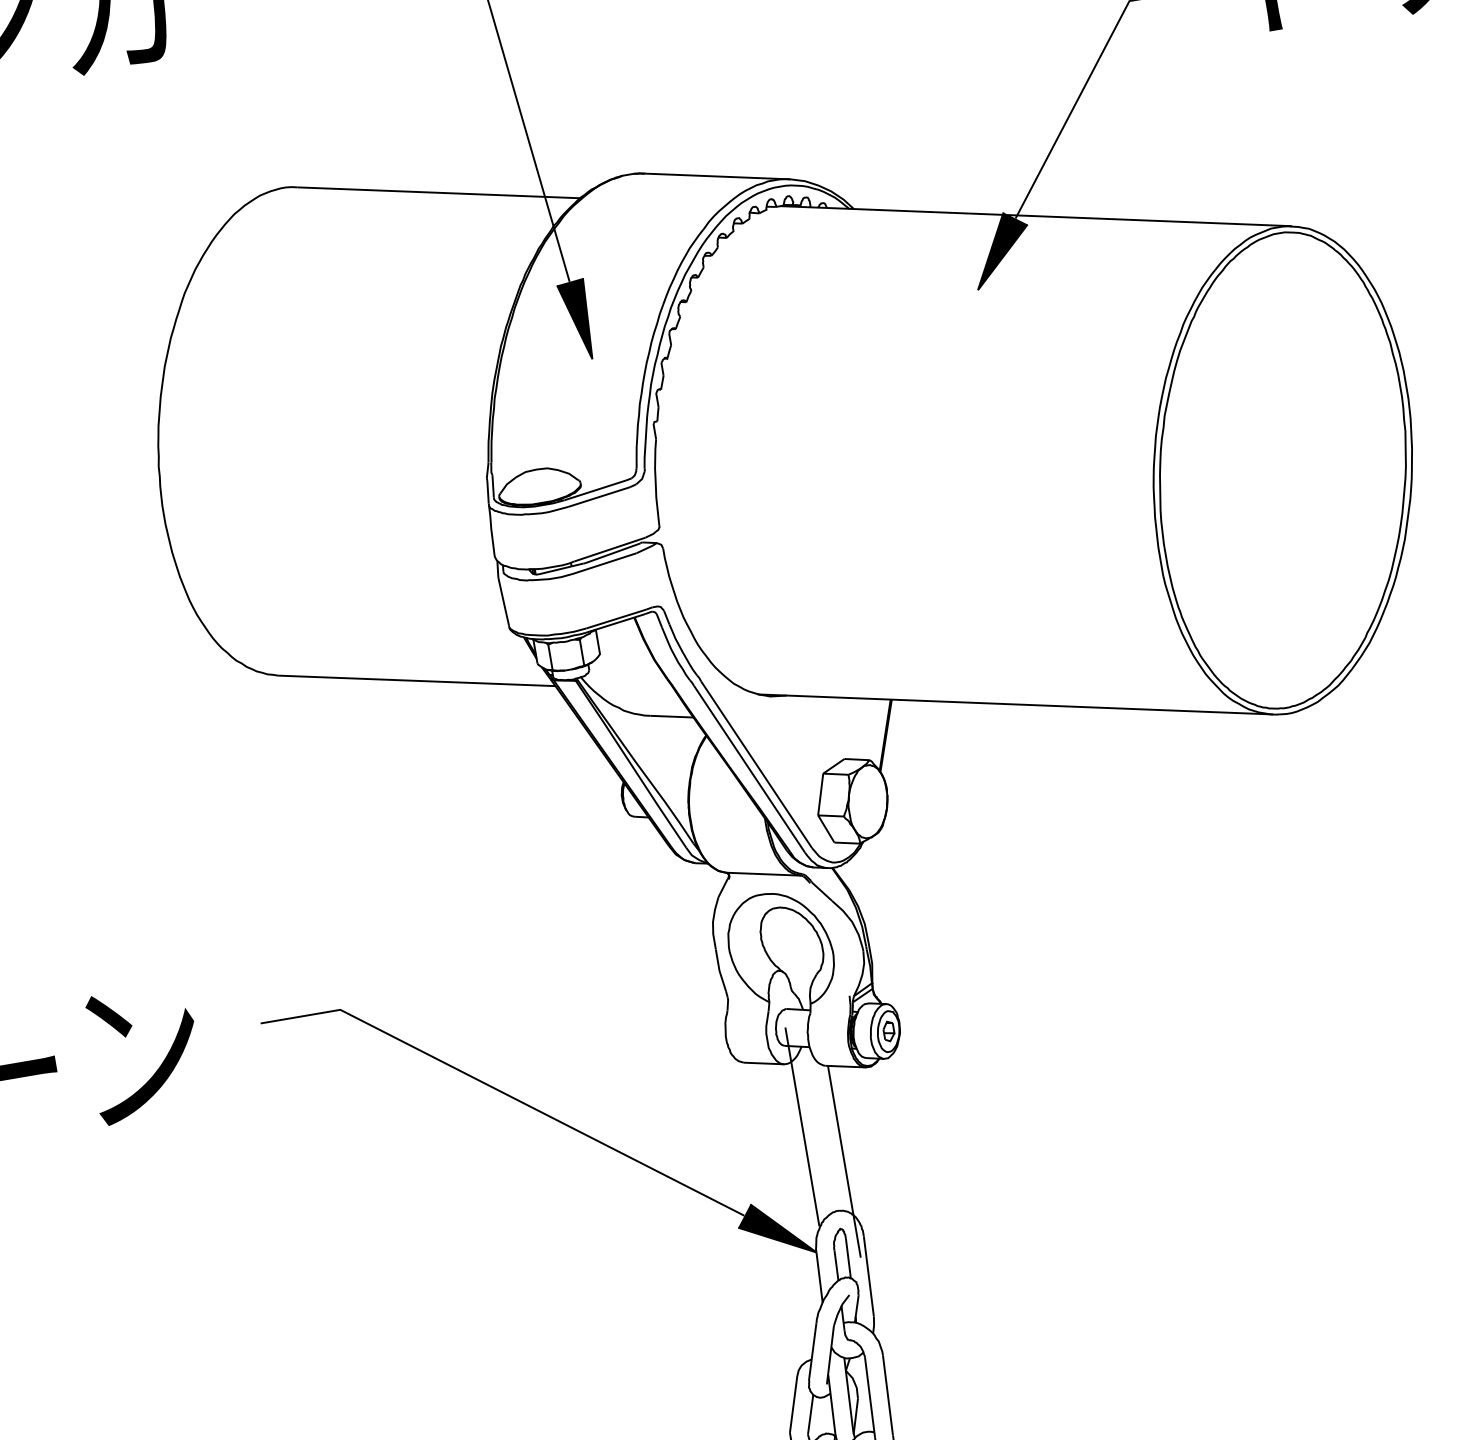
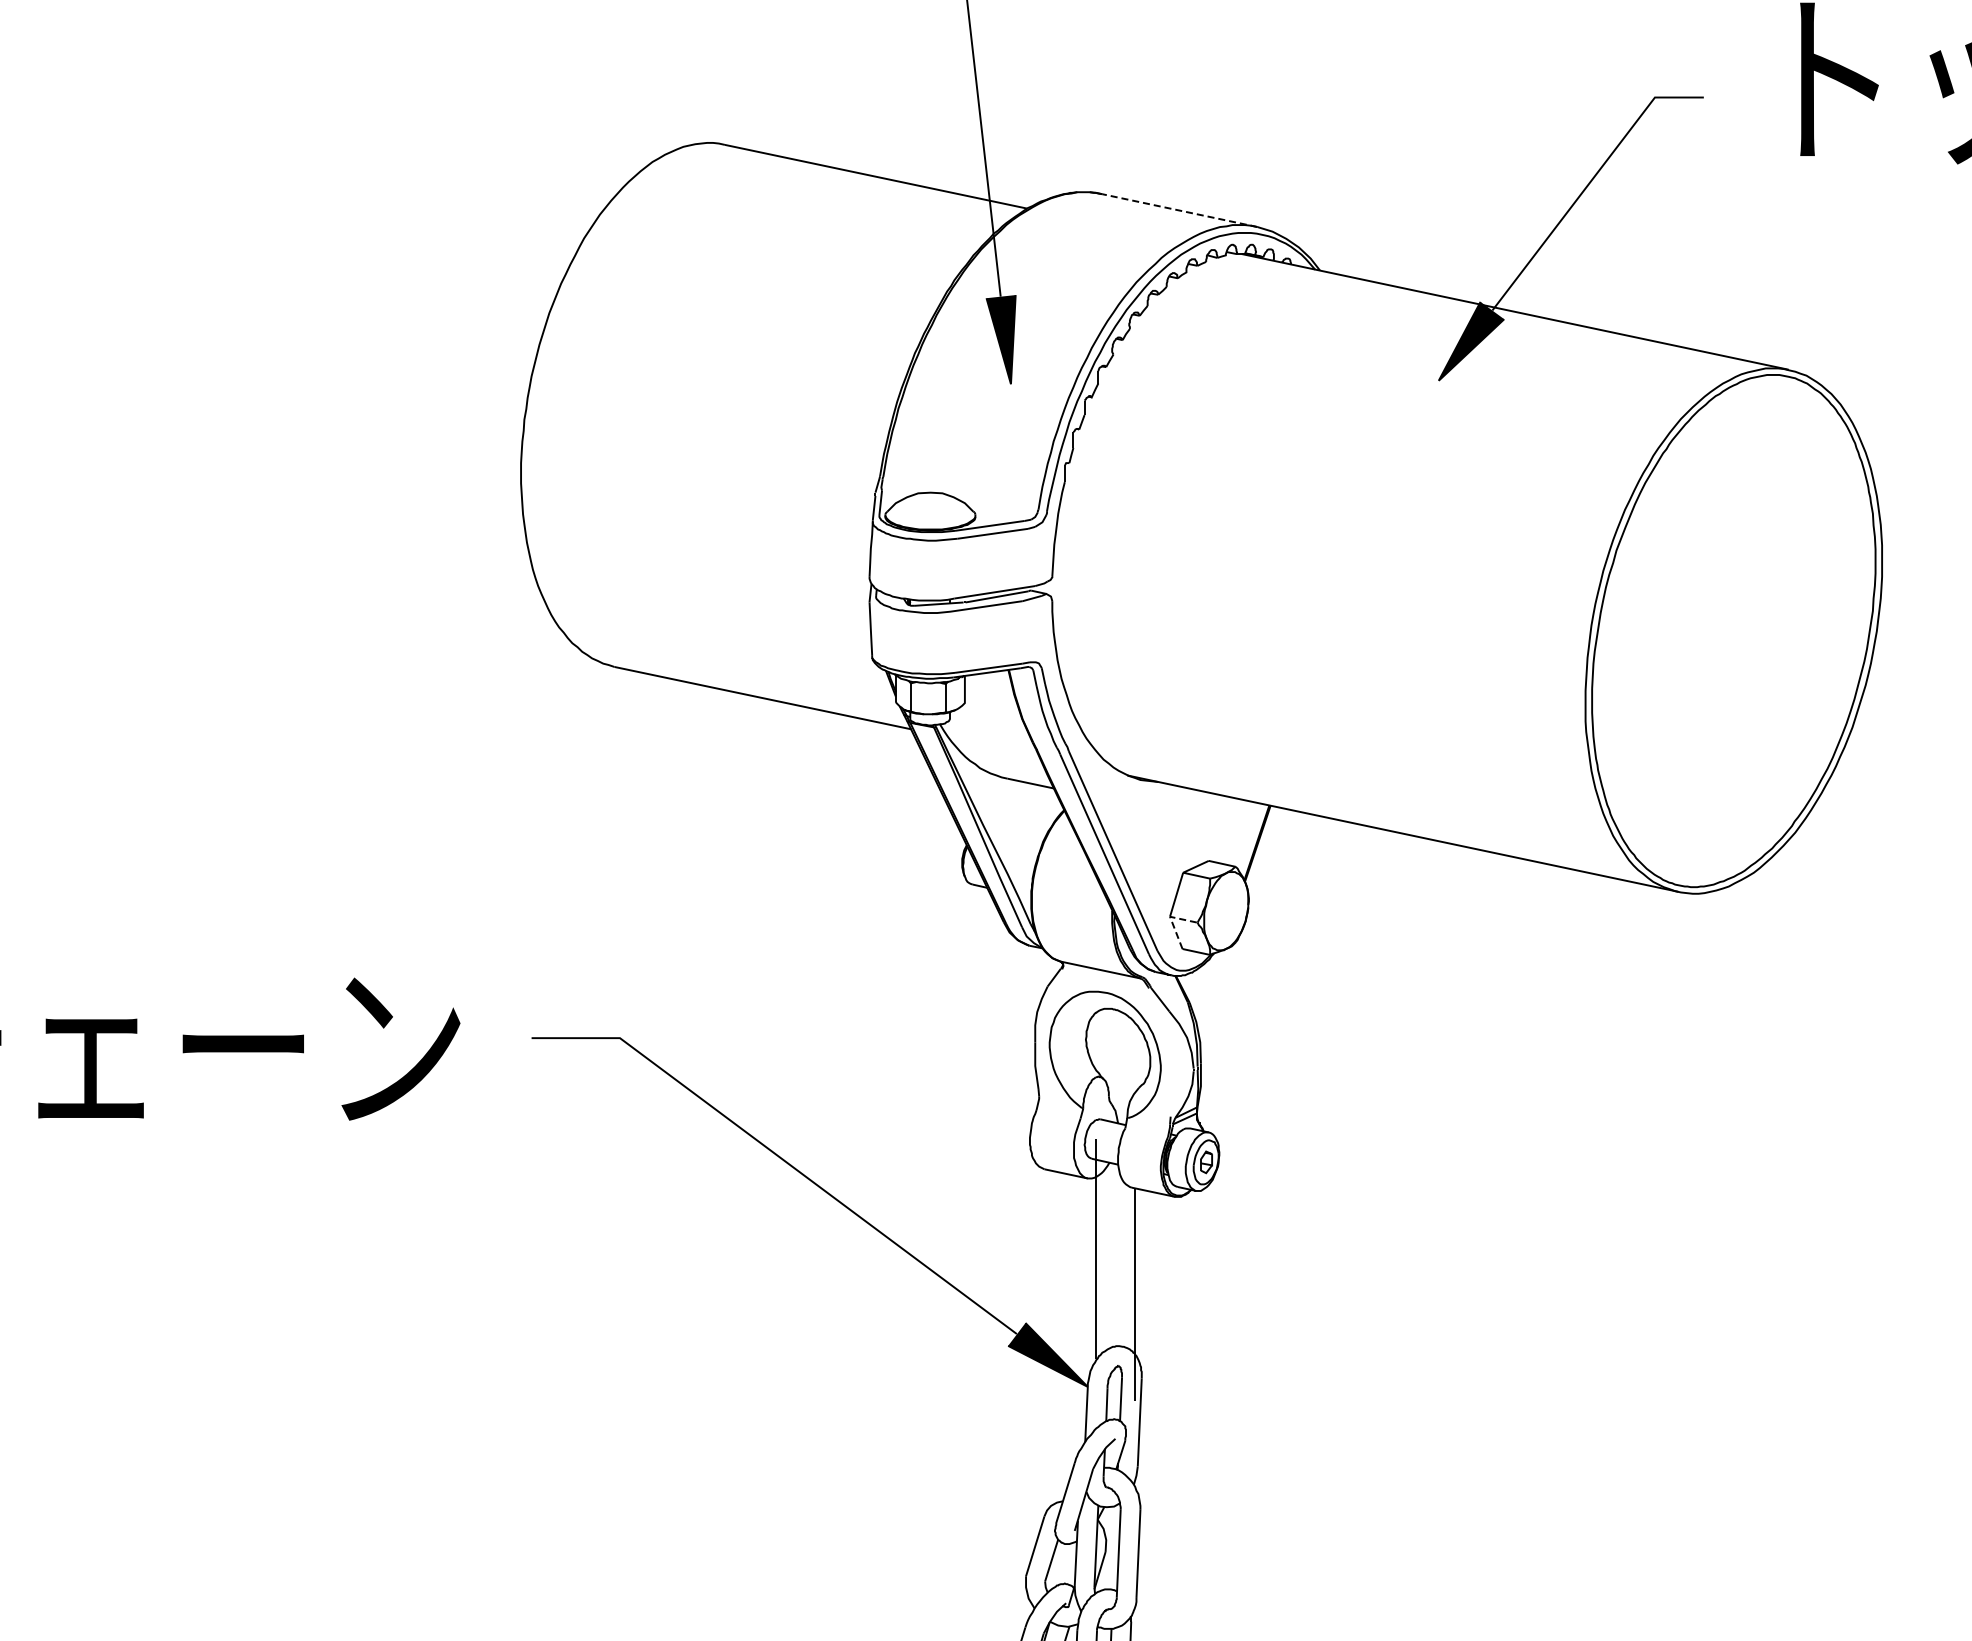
line: (717, 176) -> (1179, 210), solid -> dashed
line: (818, 816) -> (1170, 918), solid -> dashed

